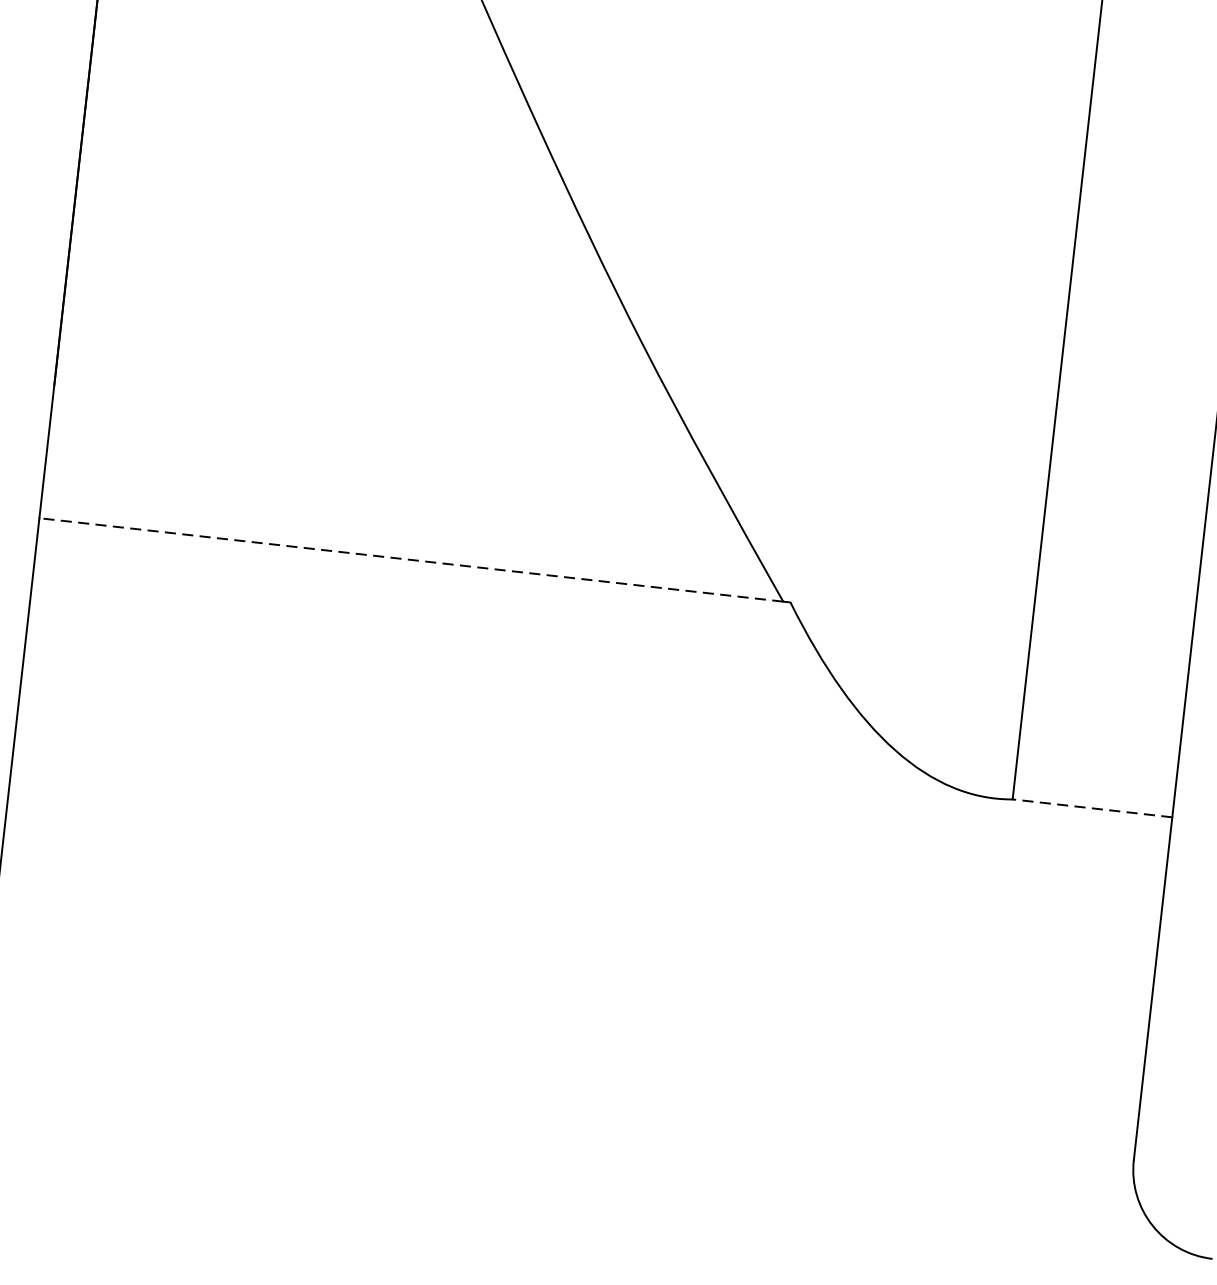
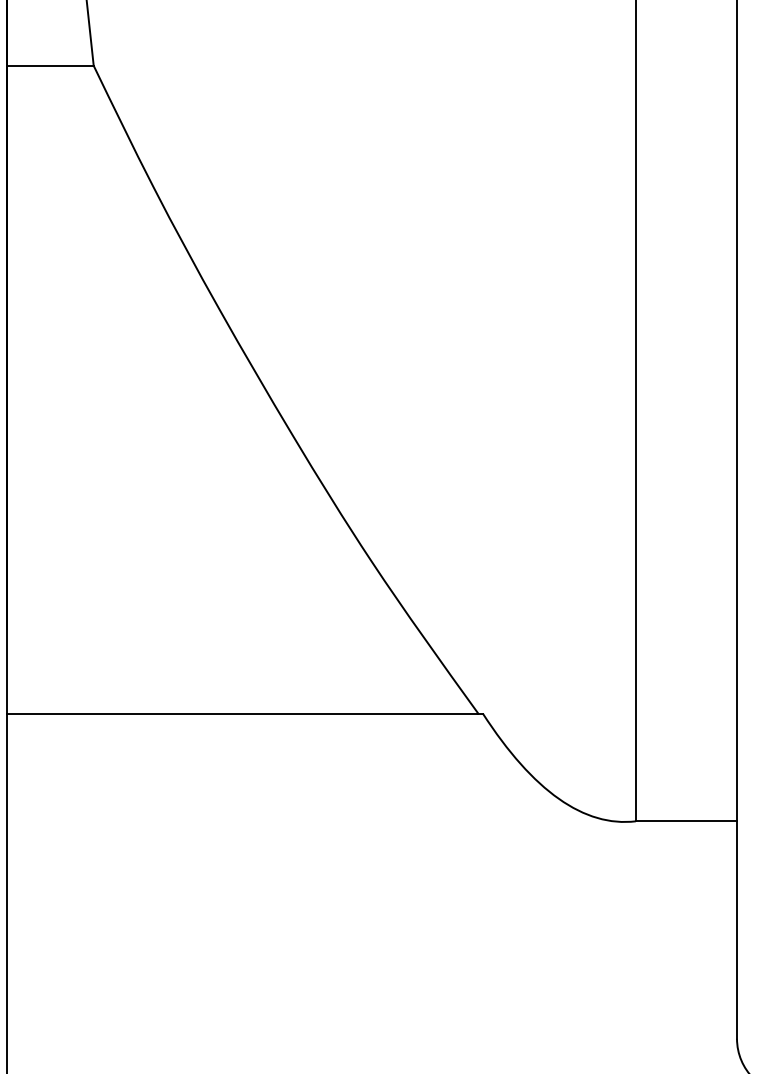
line: (411, 559) -> (242, 713), dashed -> solid
line: (1092, 808) -> (686, 821), dashed -> solid

